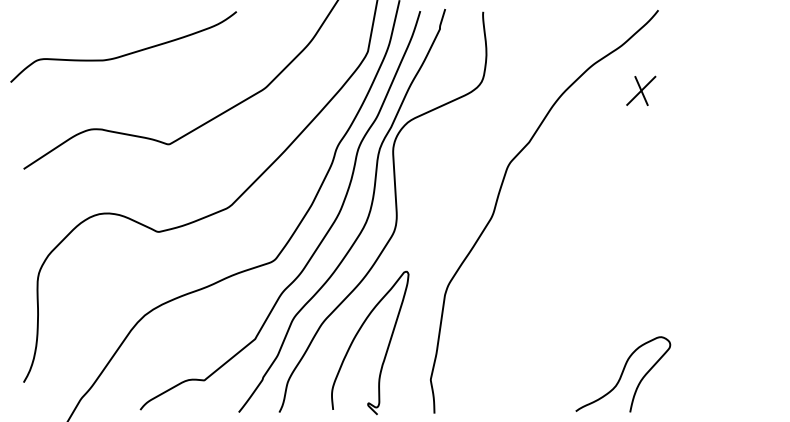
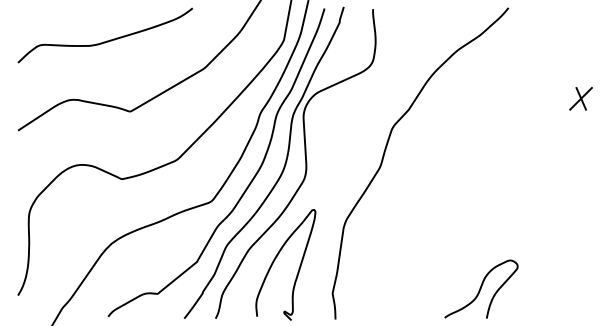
curve: (126, 53) -> (107, 40), moved
part: (641, 90) -> (581, 98), moved

